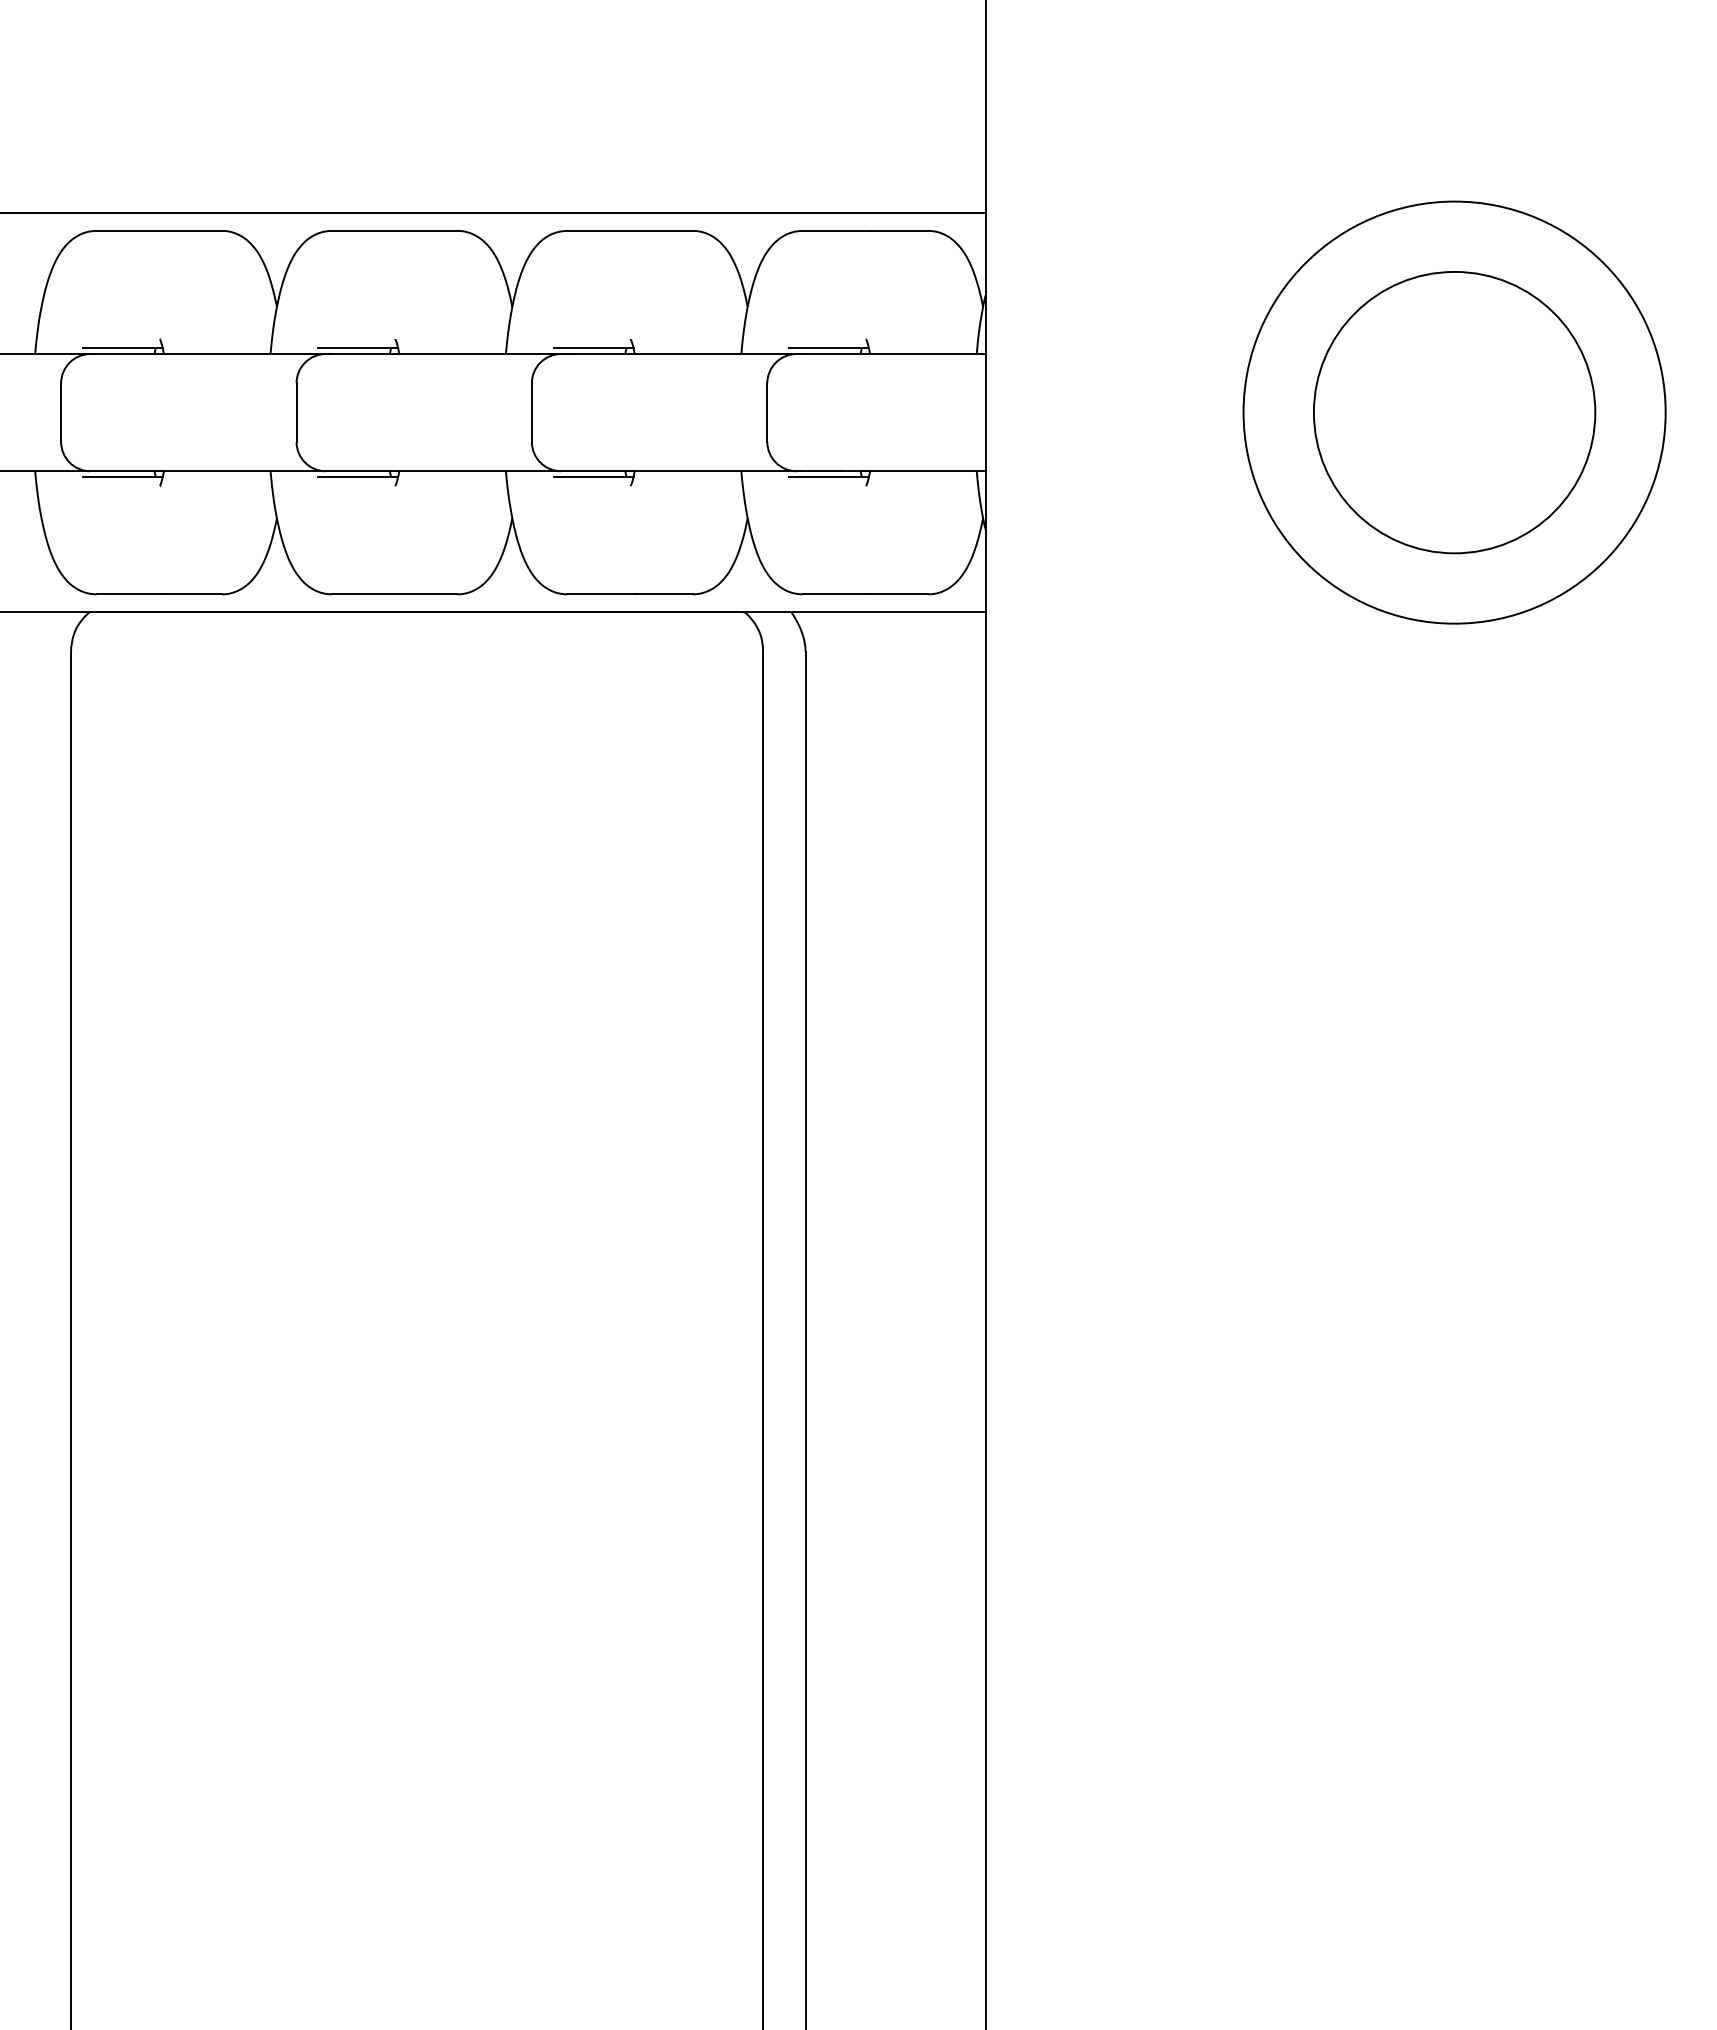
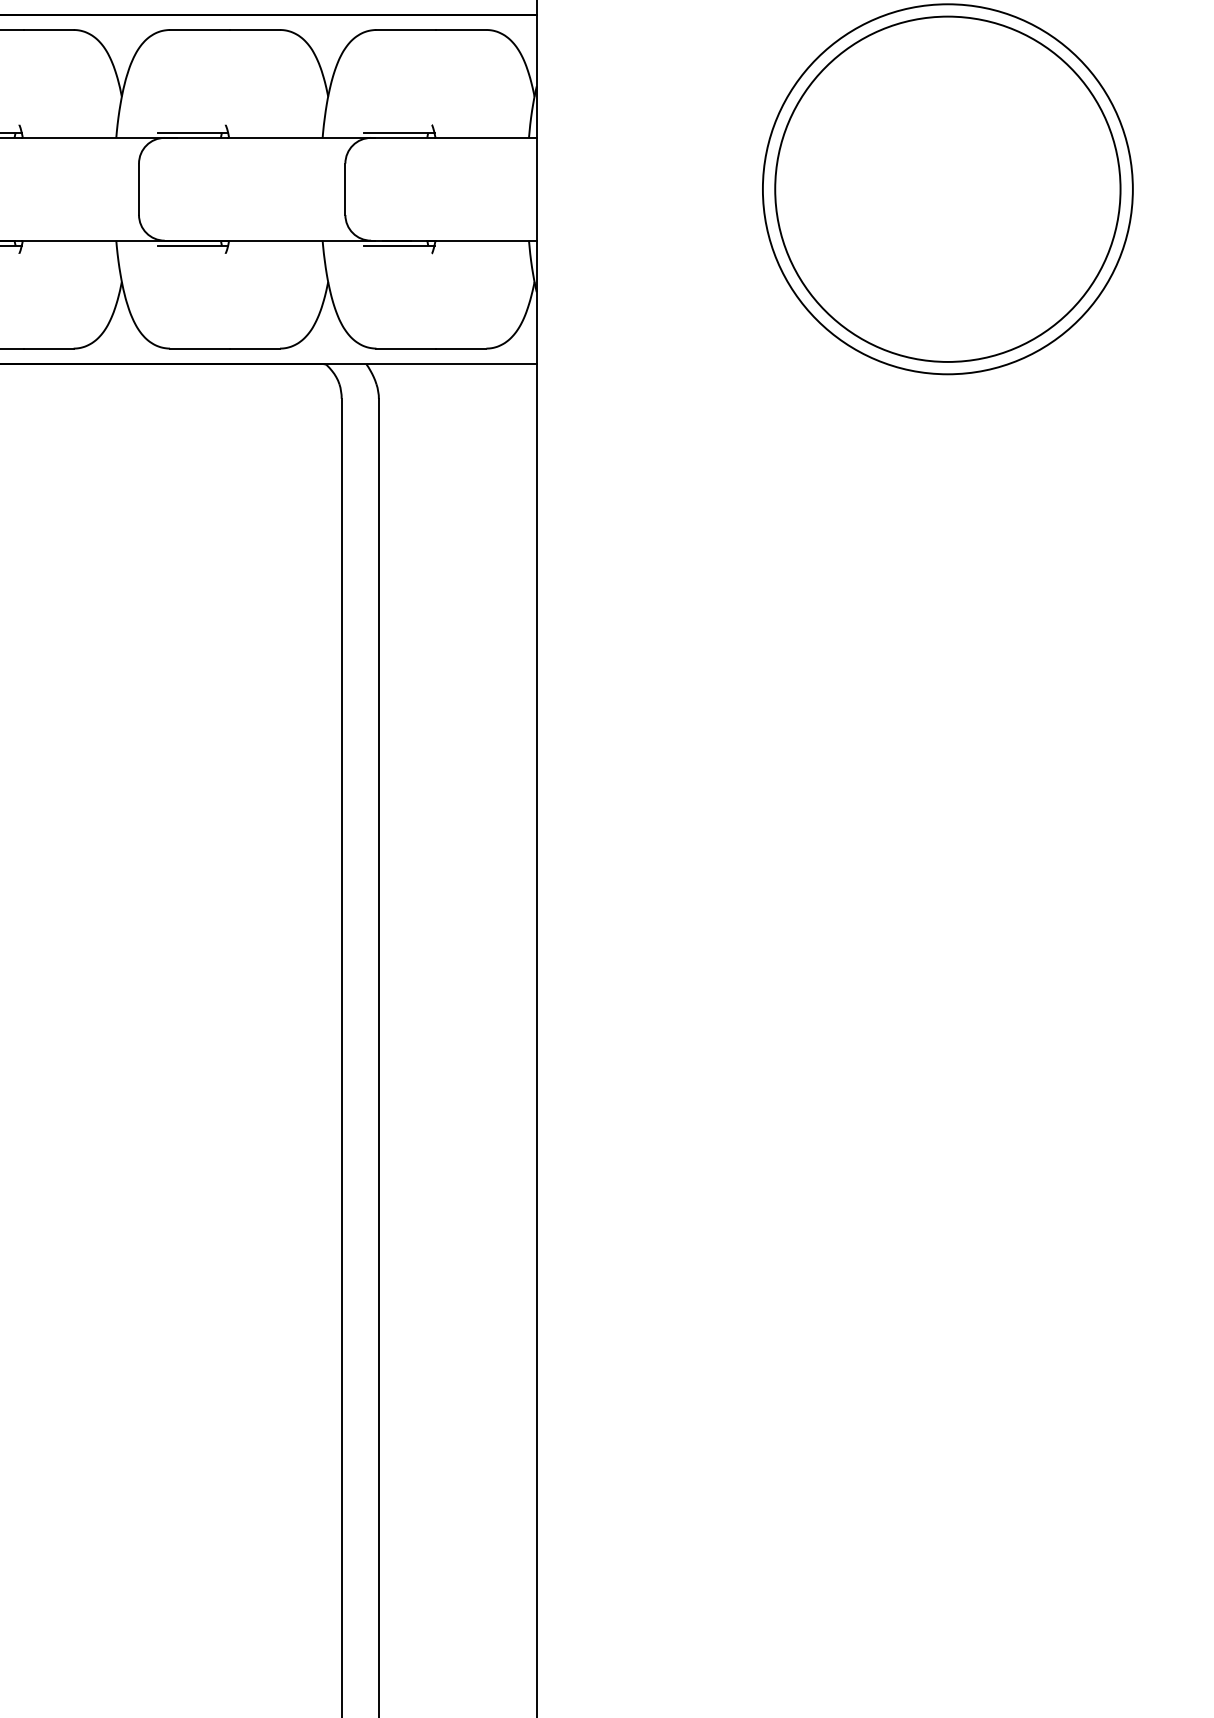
circle: (1454, 412) -> (947, 189), size x1.4

